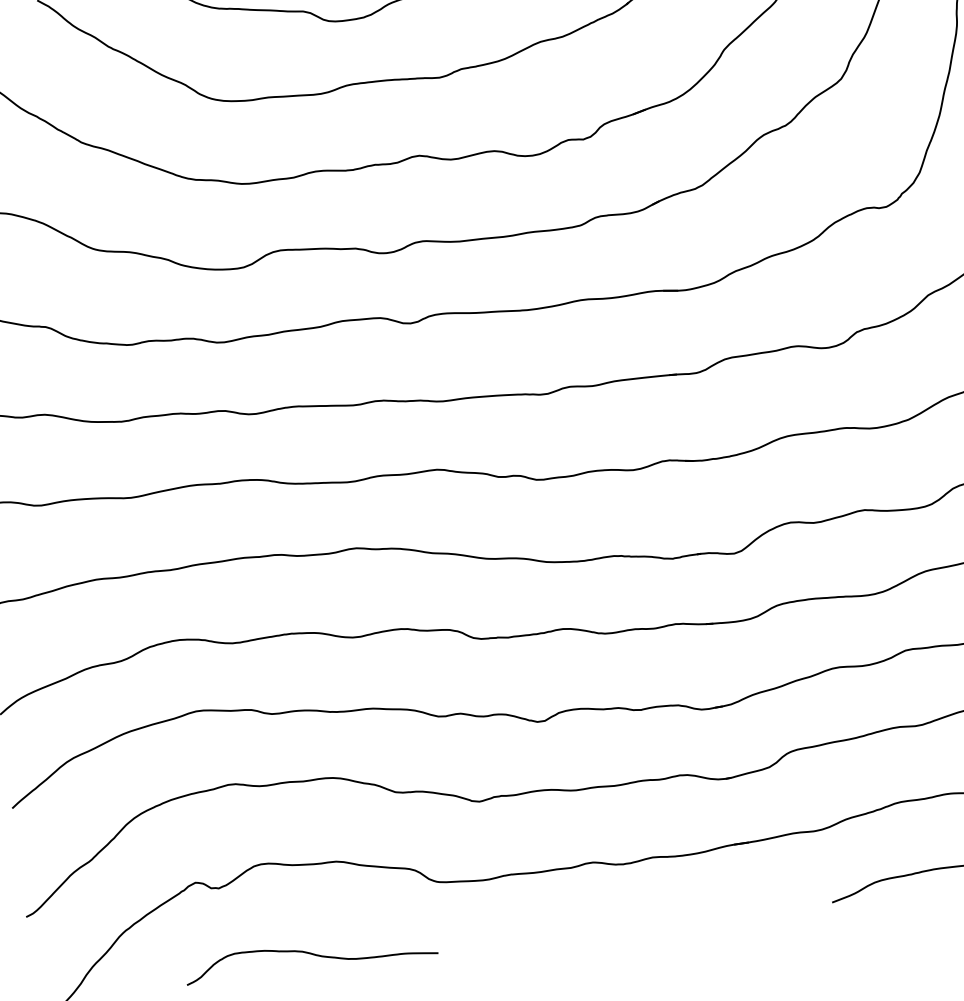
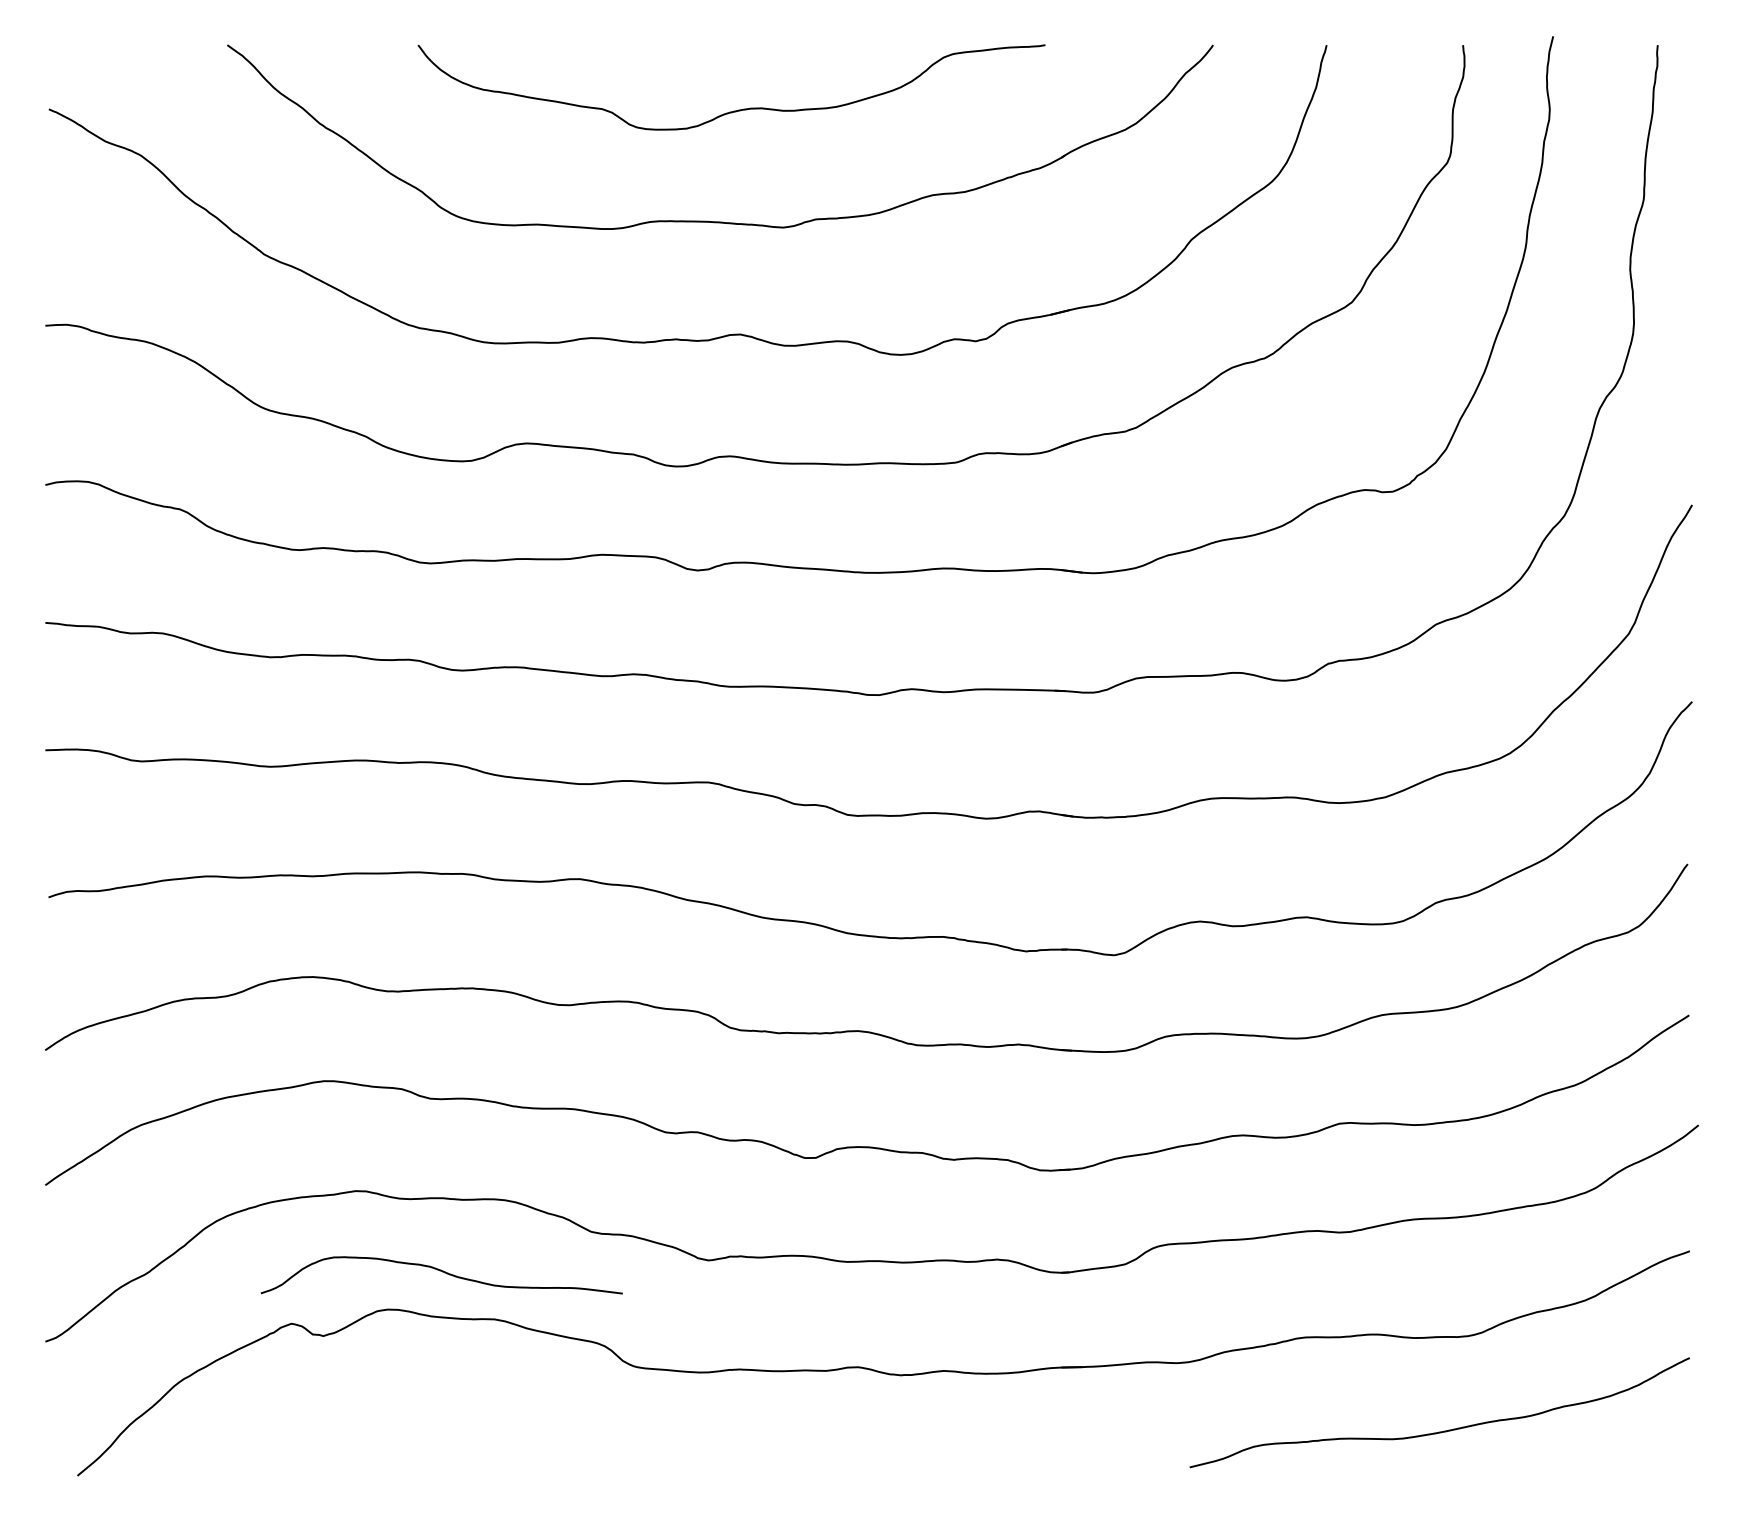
curve: (311, 954) -> (442, 1272), moved

